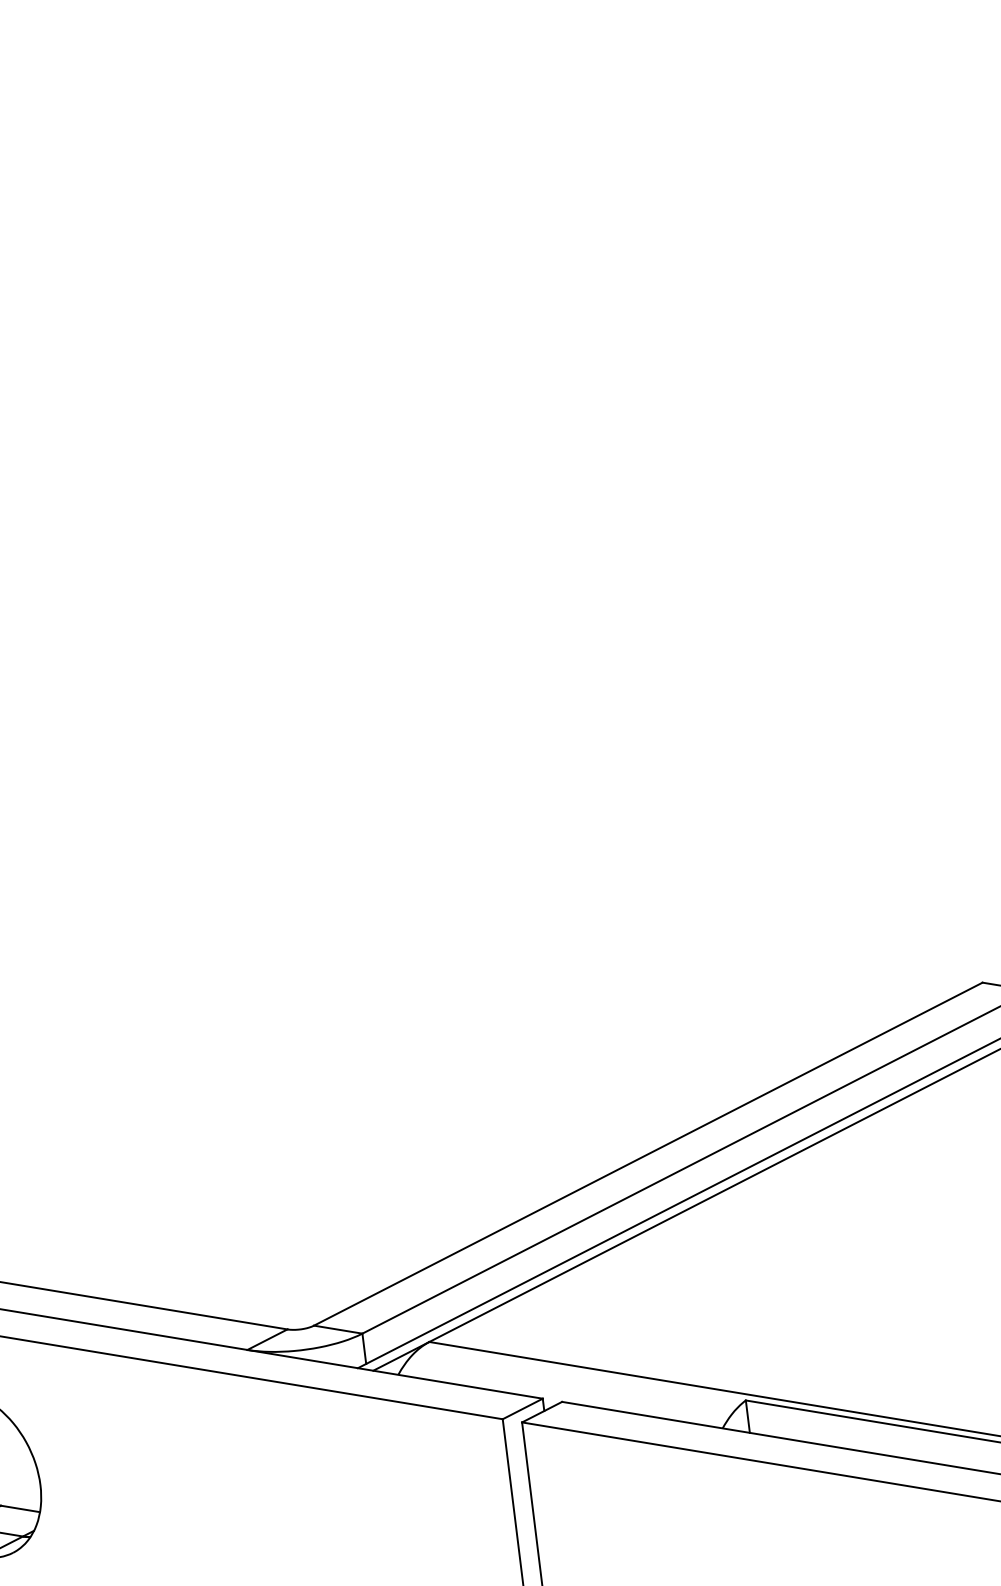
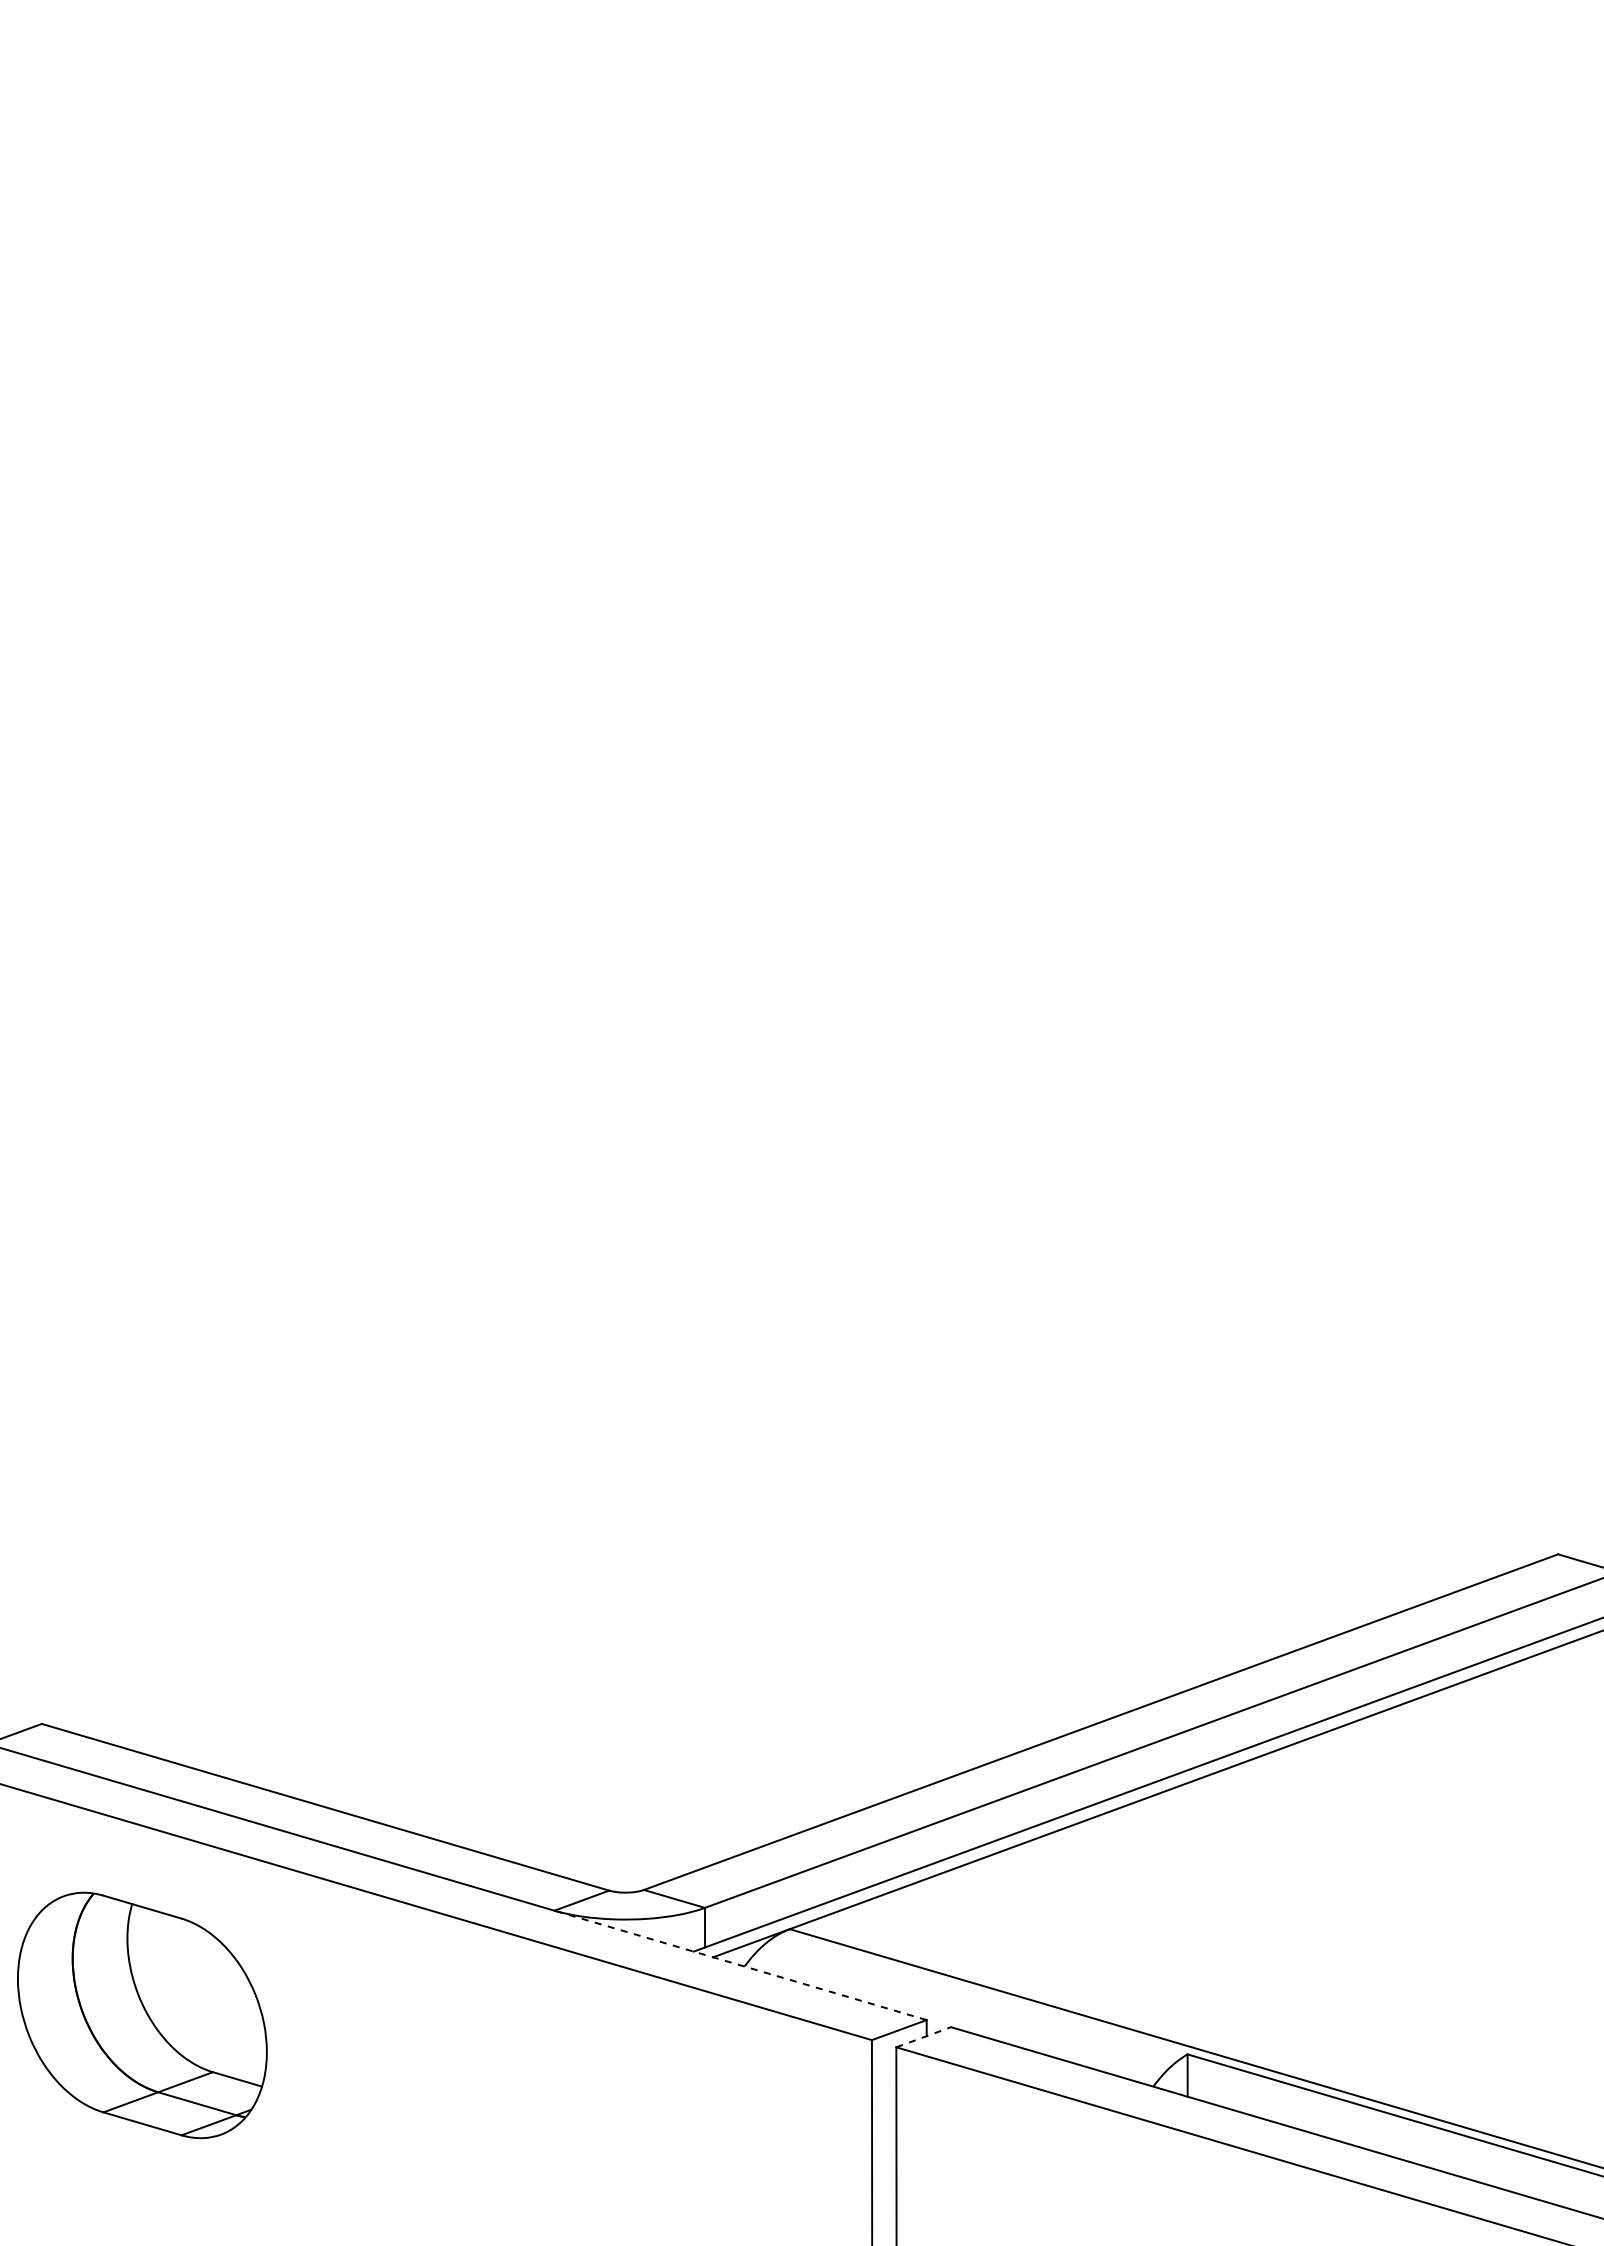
line: (395, 1374) -> (740, 1965), solid -> dashed
line: (542, 1412) -> (924, 2037), solid -> dashed

